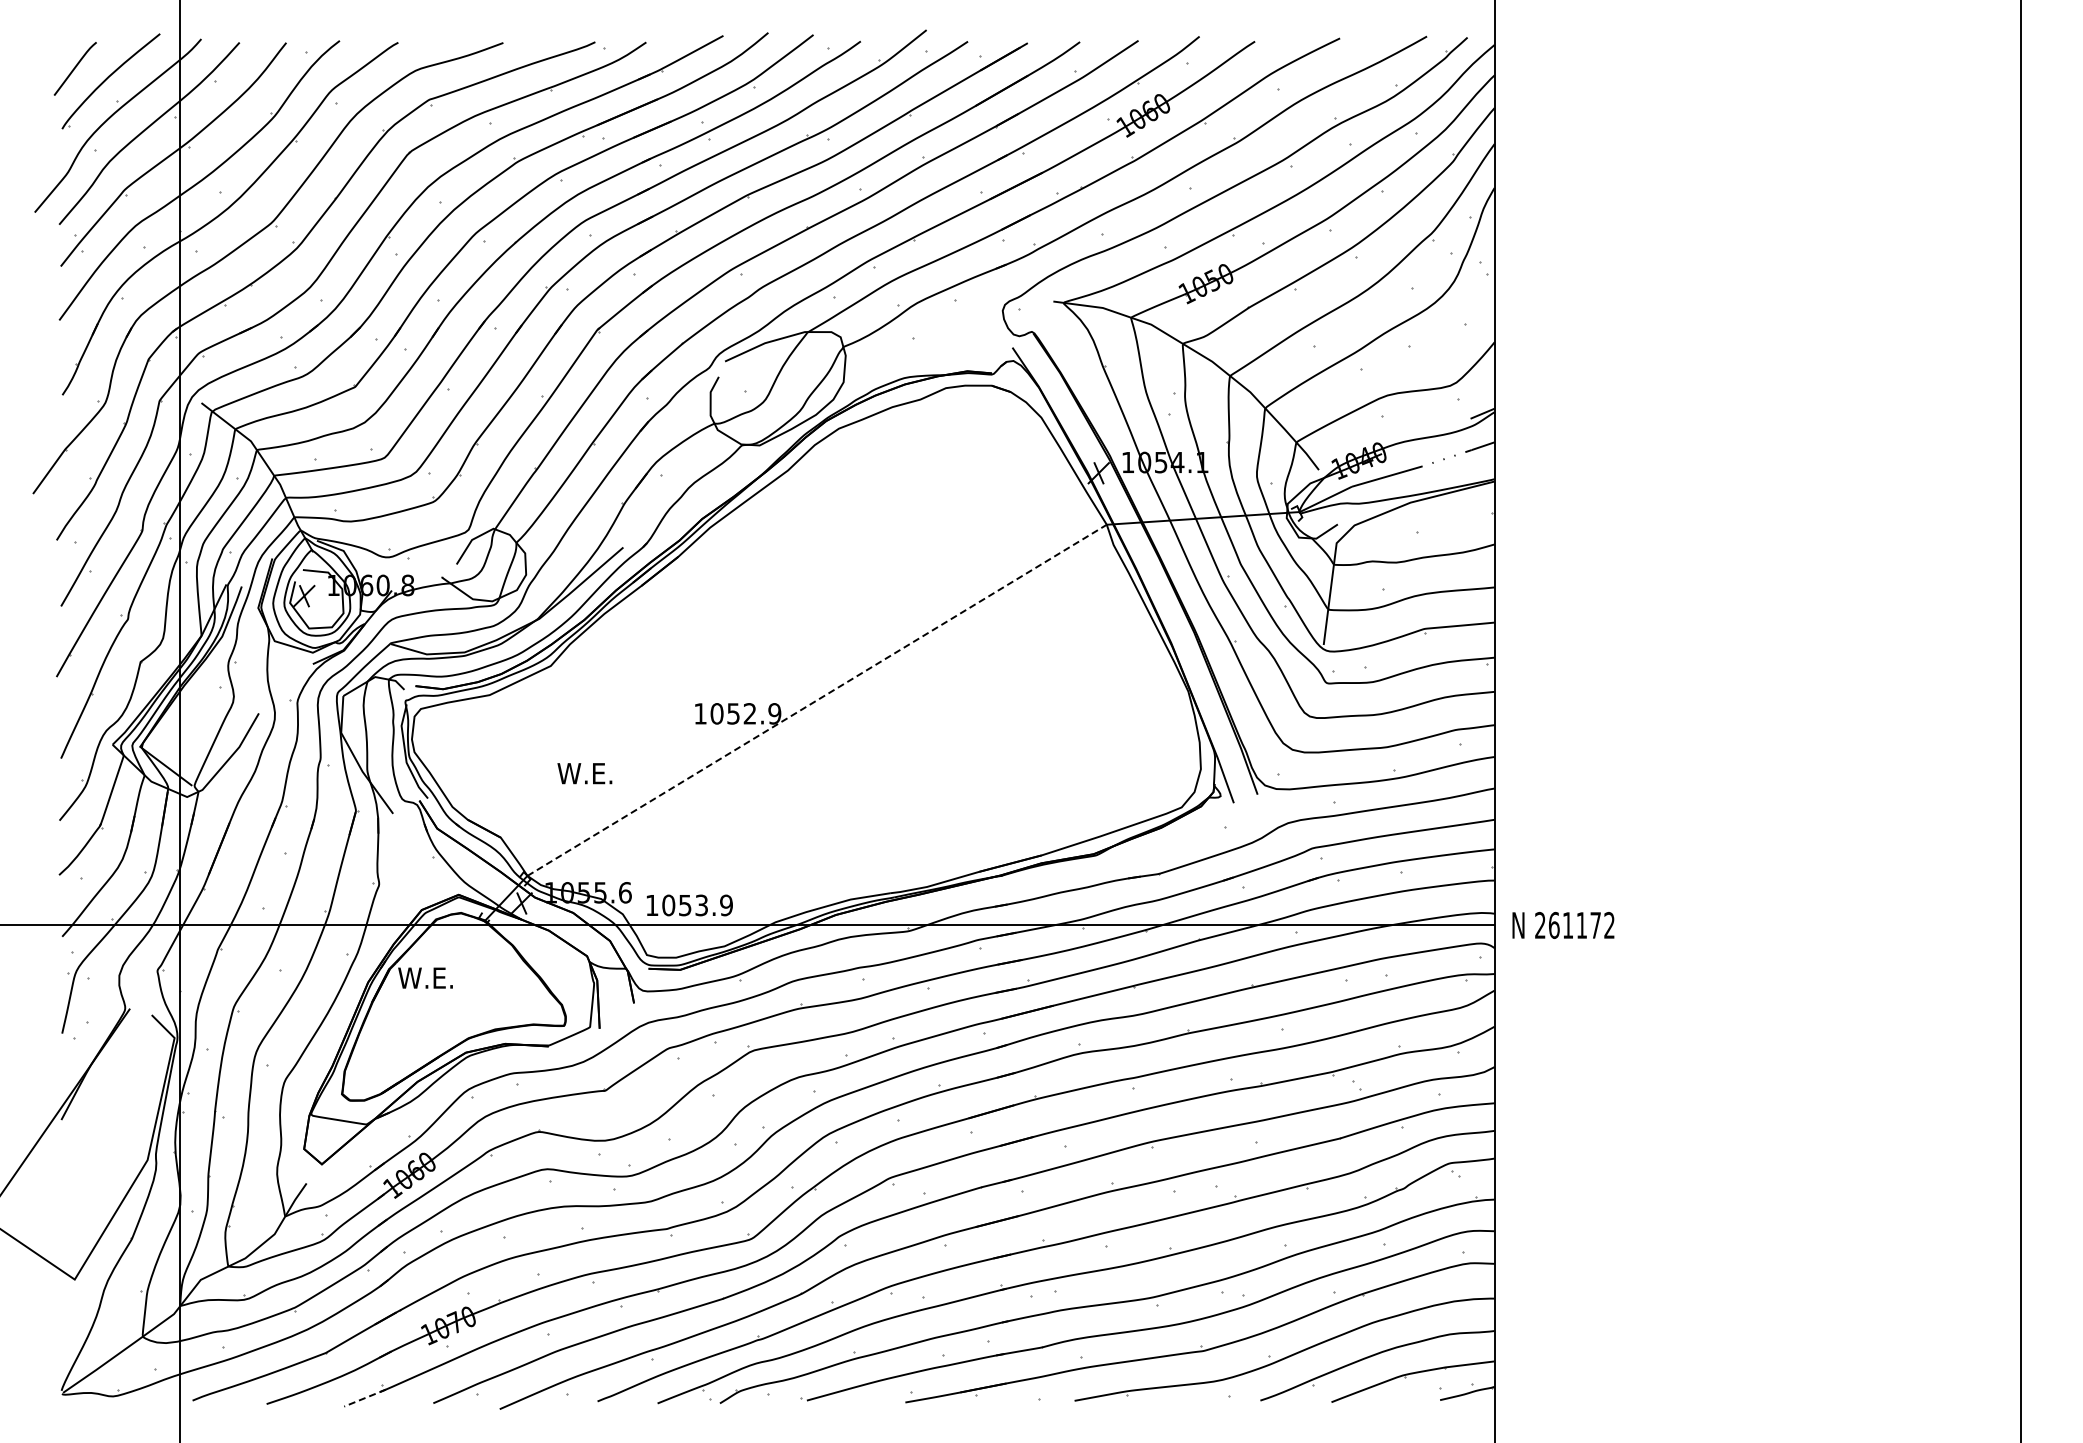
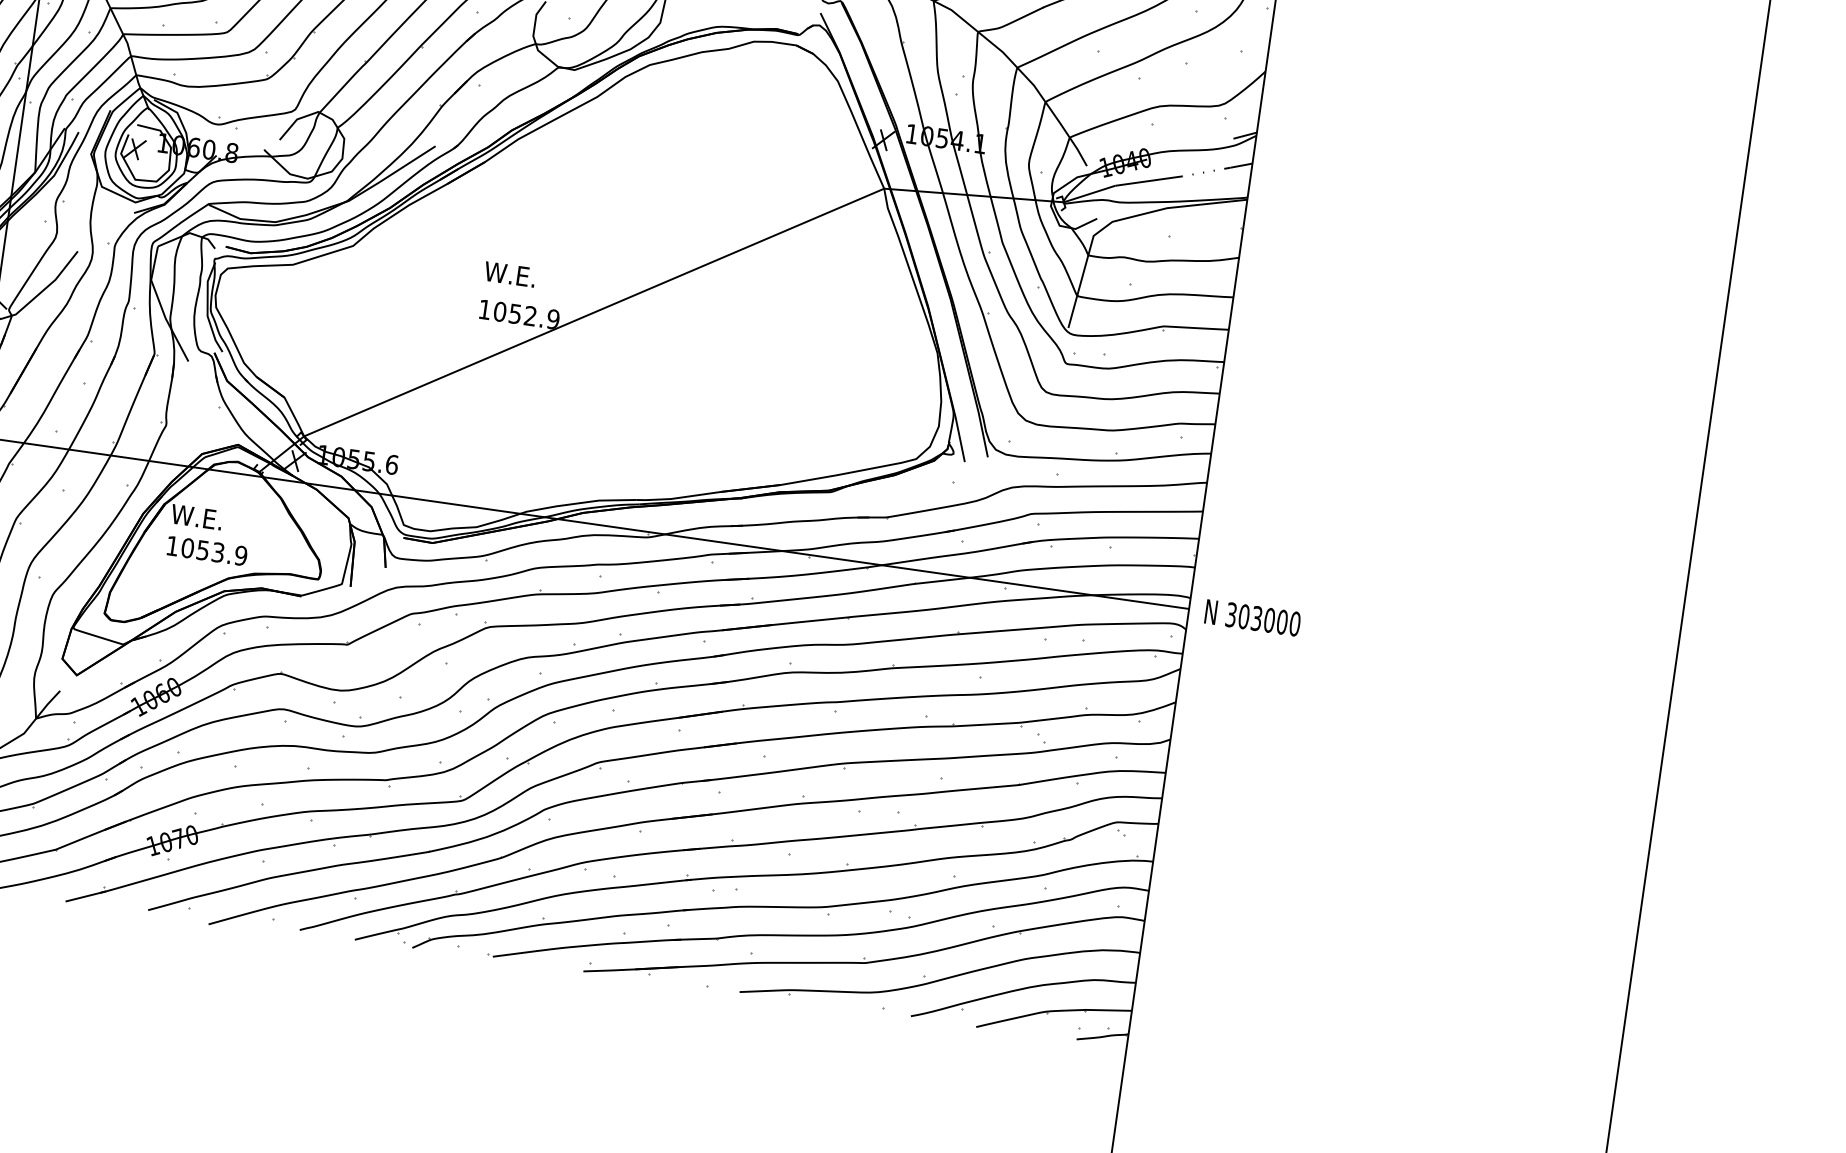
line: (817, 700) -> (594, 312), dashed -> solid
text: (584, 773) -> (509, 274), moved
text: (689, 905) -> (206, 551), moved
text: (1574, 925) -> (1262, 619), 261172 -> 303000
line: (365, 1398) -> (86, 896), dashed -> solid

